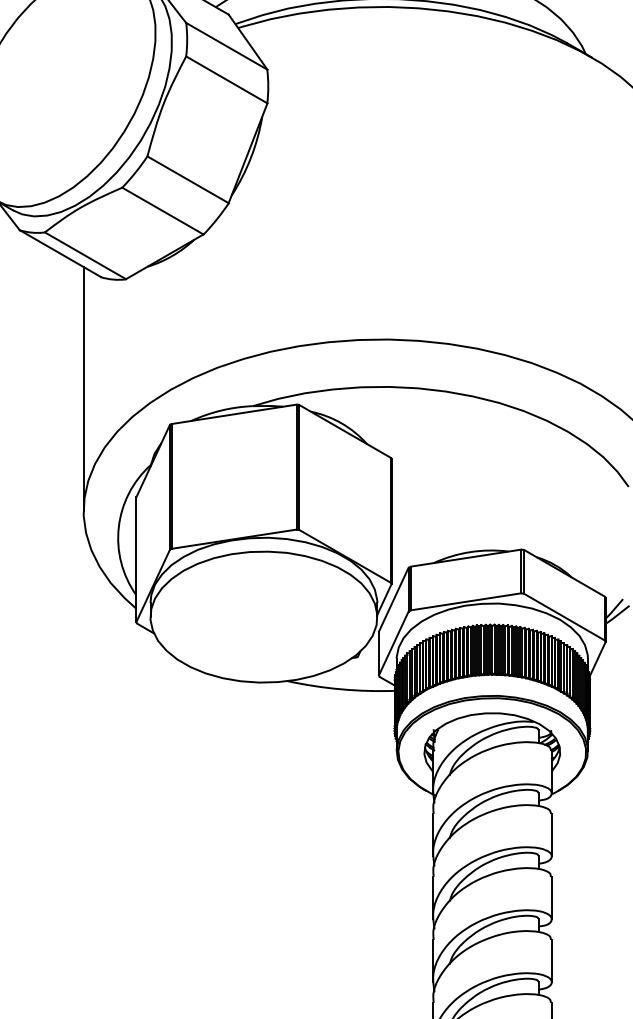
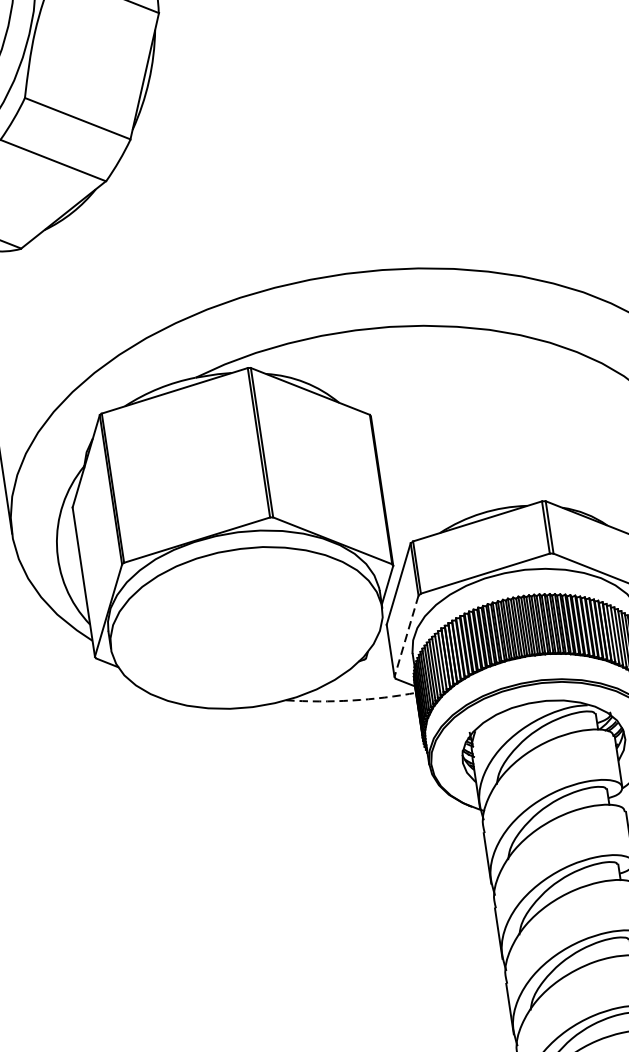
line: (393, 643) -> (406, 636), solid -> dashed
arc: (341, 689) -> (352, 700), solid -> dashed

